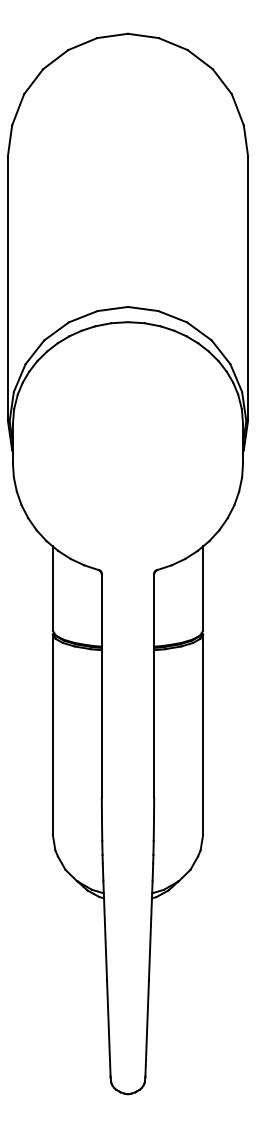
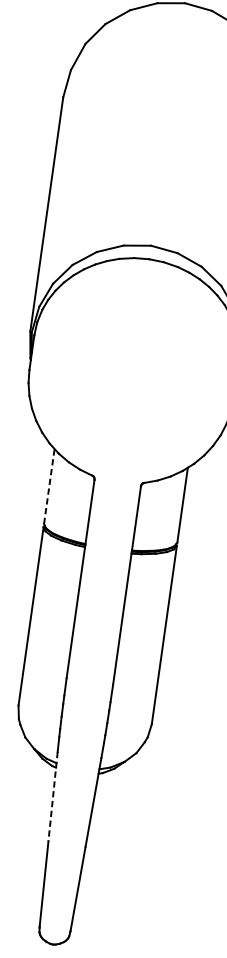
line: (52, 588) -> (48, 486), solid -> dashed
line: (105, 931) -> (53, 797), solid -> dashed

